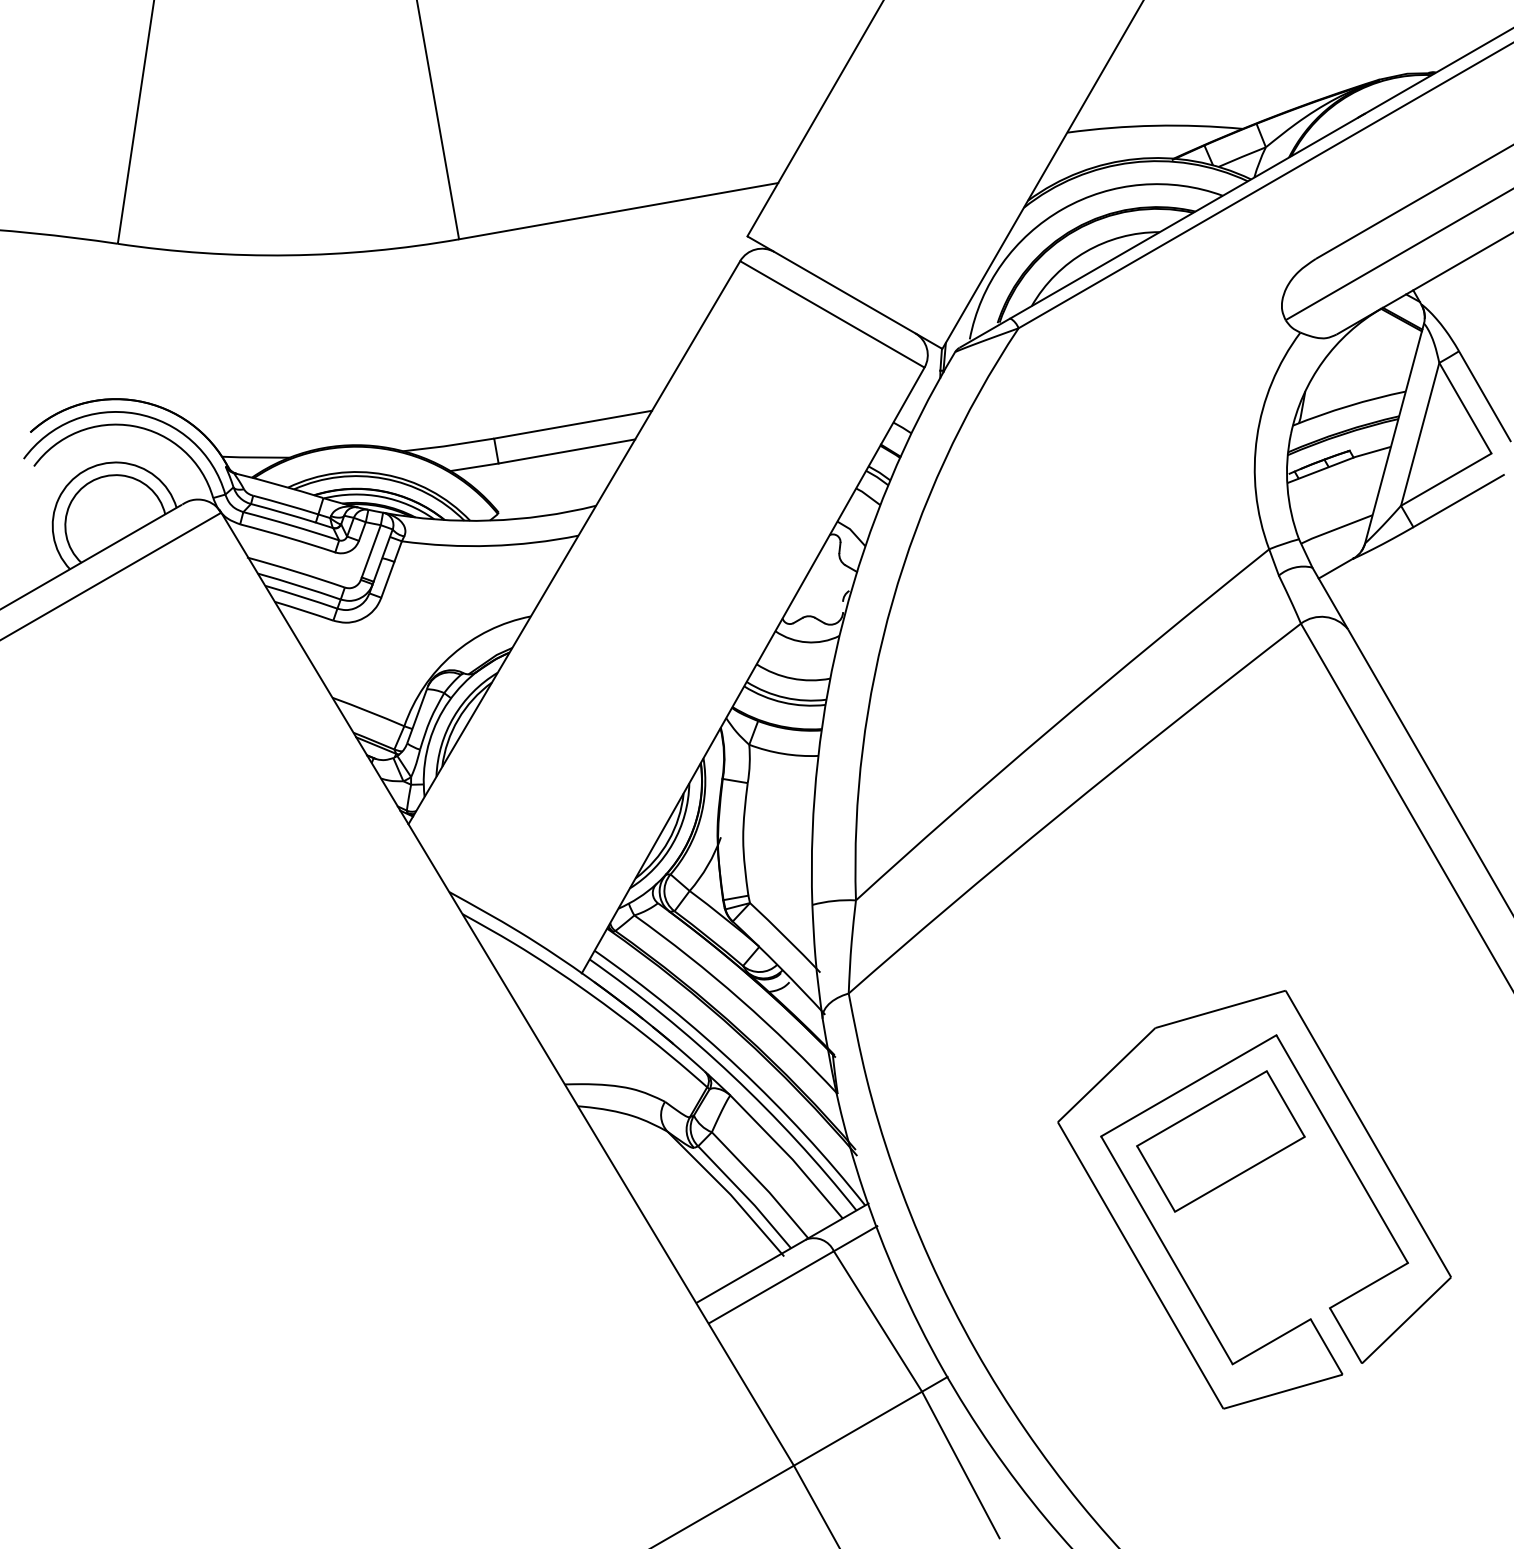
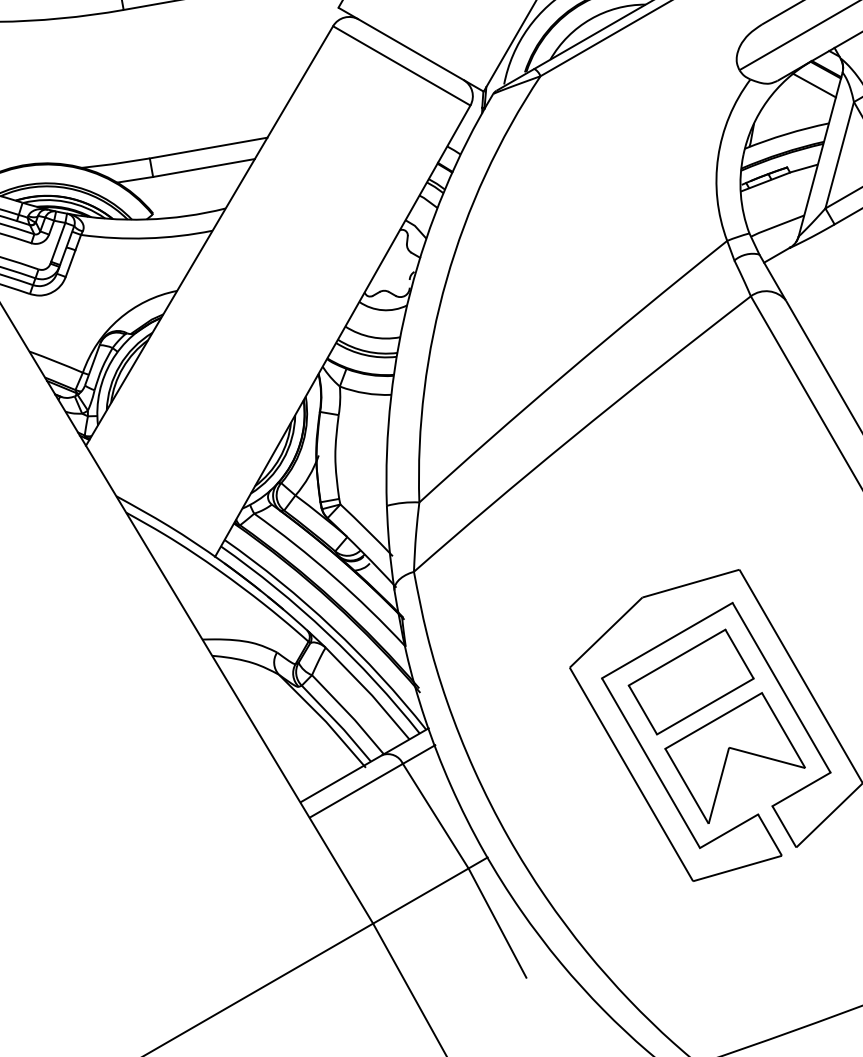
line: (1386, 340) -> (814, 85), added
part: (1269, 1242) -> (727, 757), added

